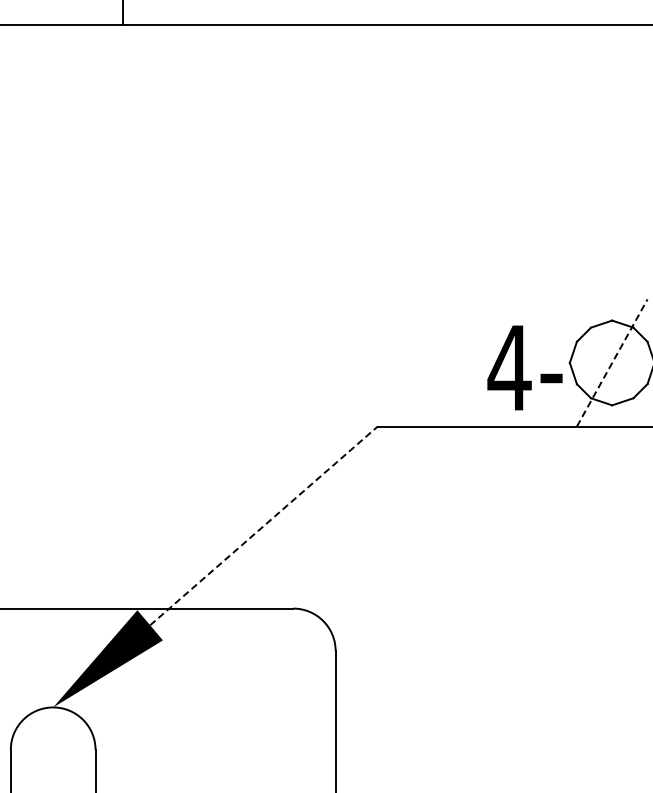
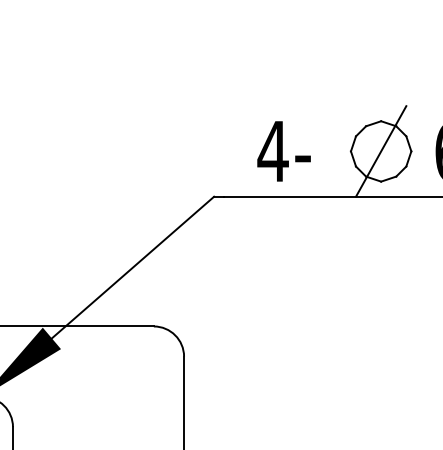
line: (612, 362) -> (381, 151), dashed -> solid
text: (524, 367) -> (283, 151), moved
line: (264, 525) -> (133, 267), dashed -> solid

